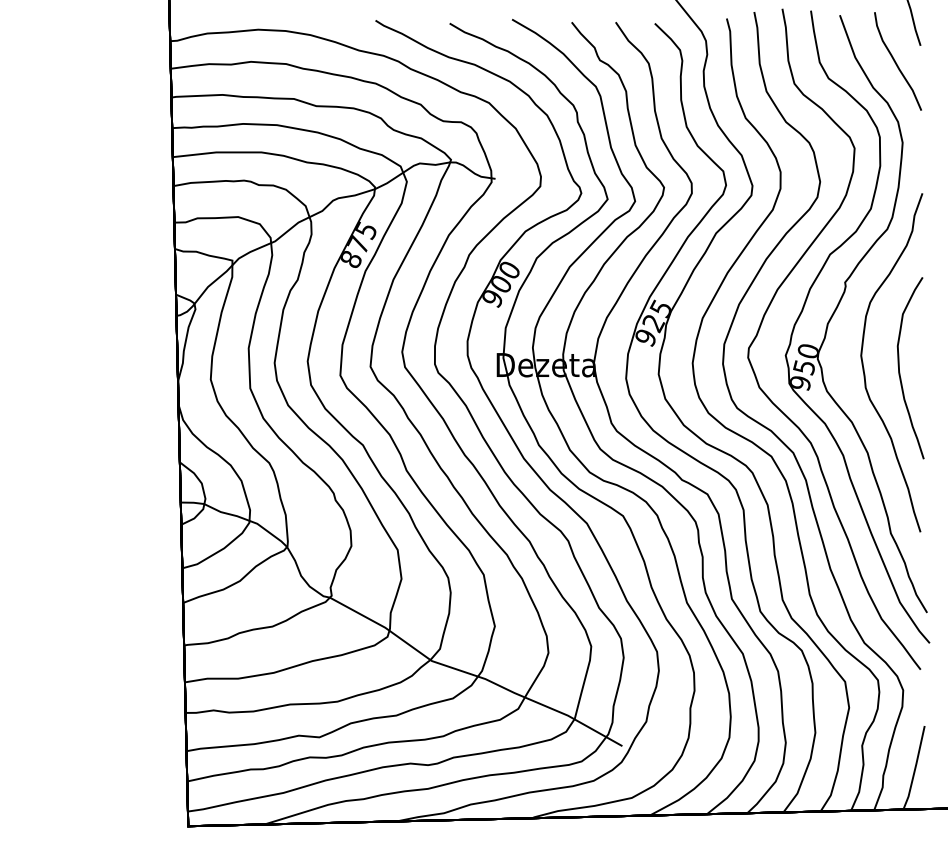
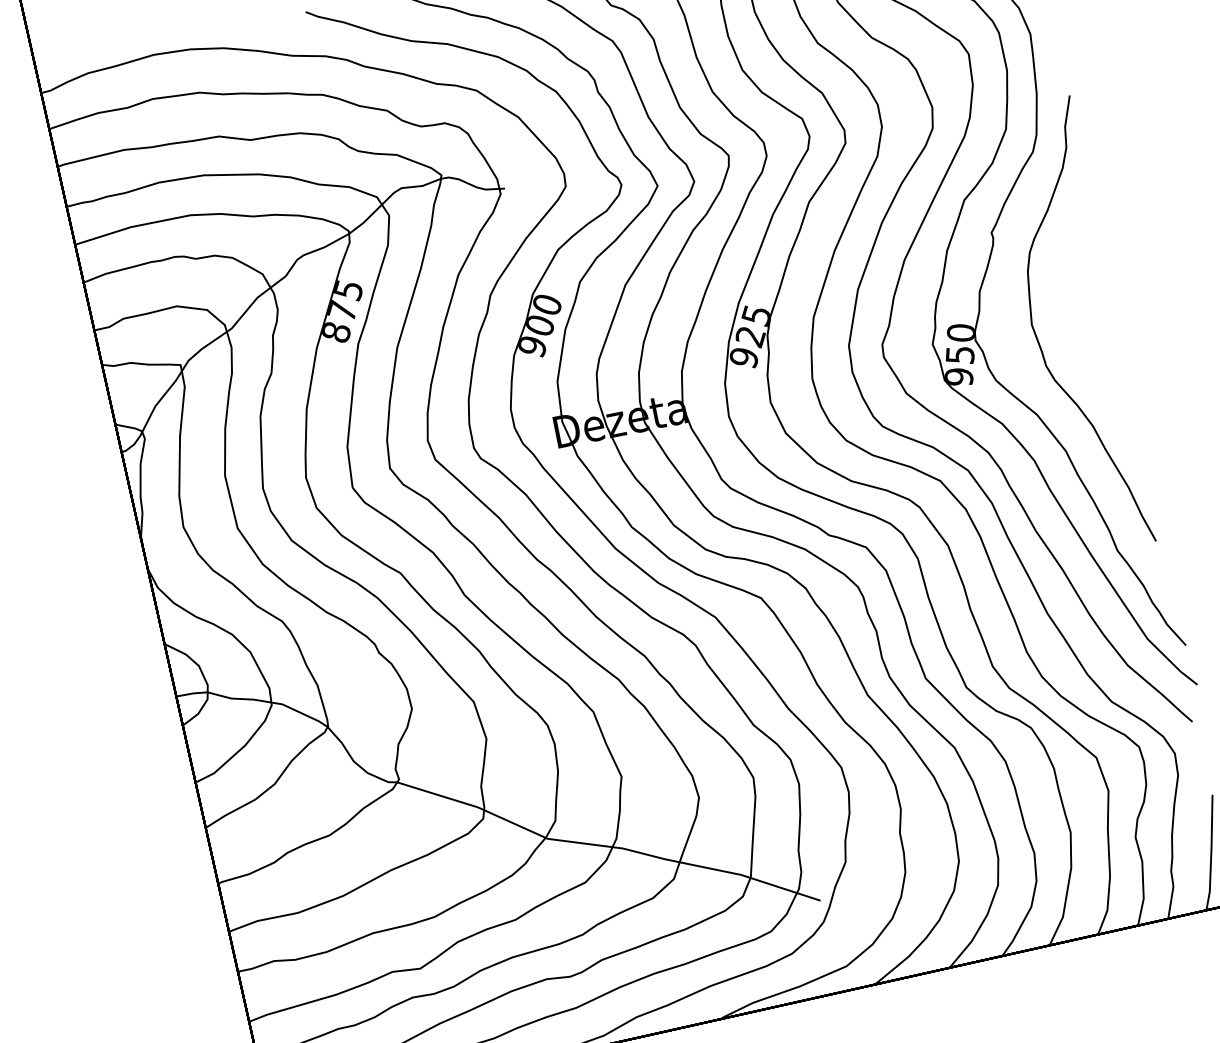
curve: (900, 372) -> (1087, 336), removed

